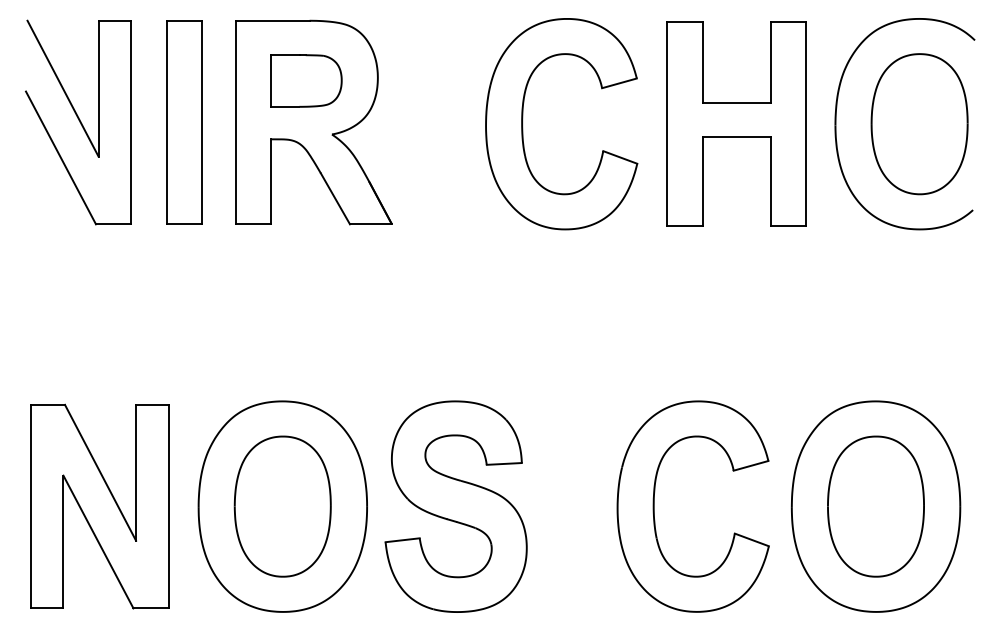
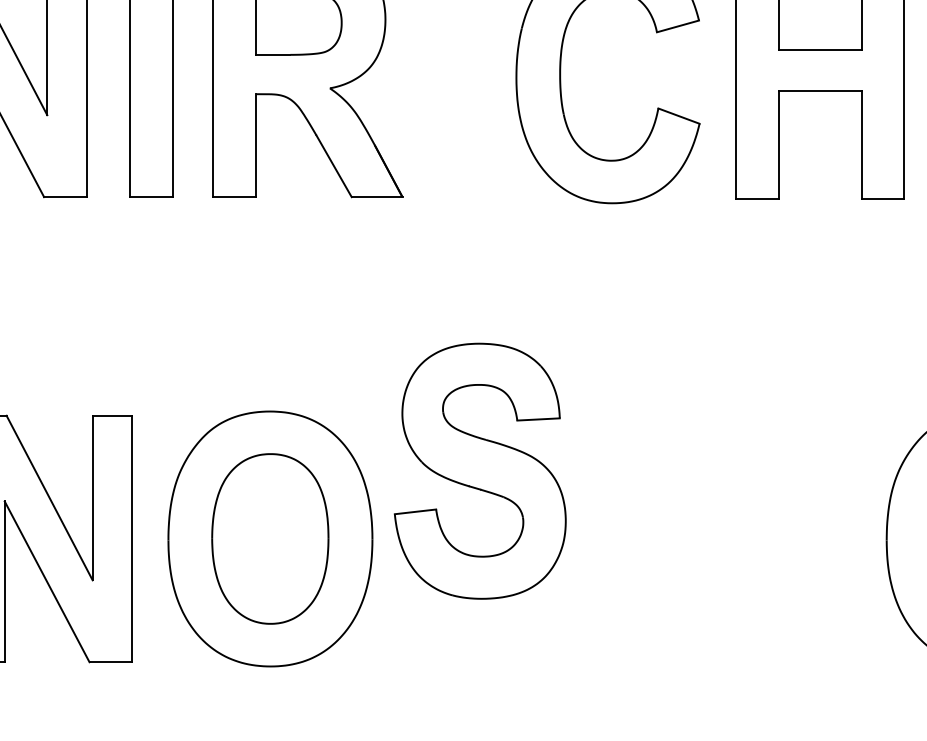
part: (455, 506) -> (479, 470), moved
part: (654, 506) -> (720, 538), removed

